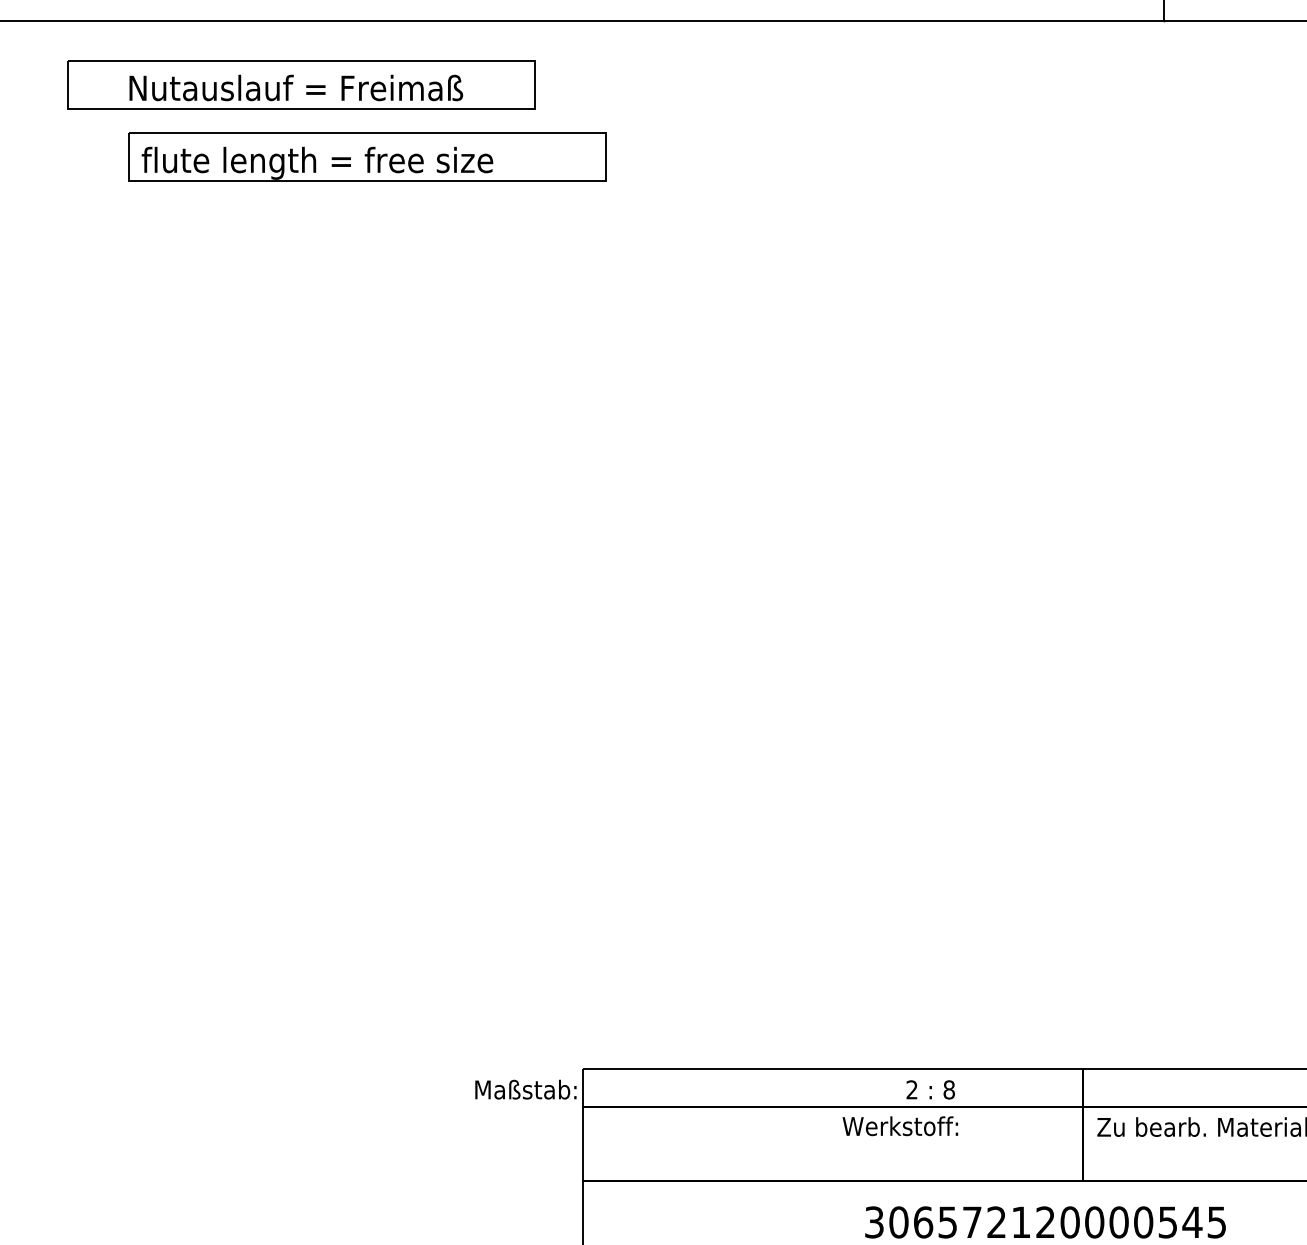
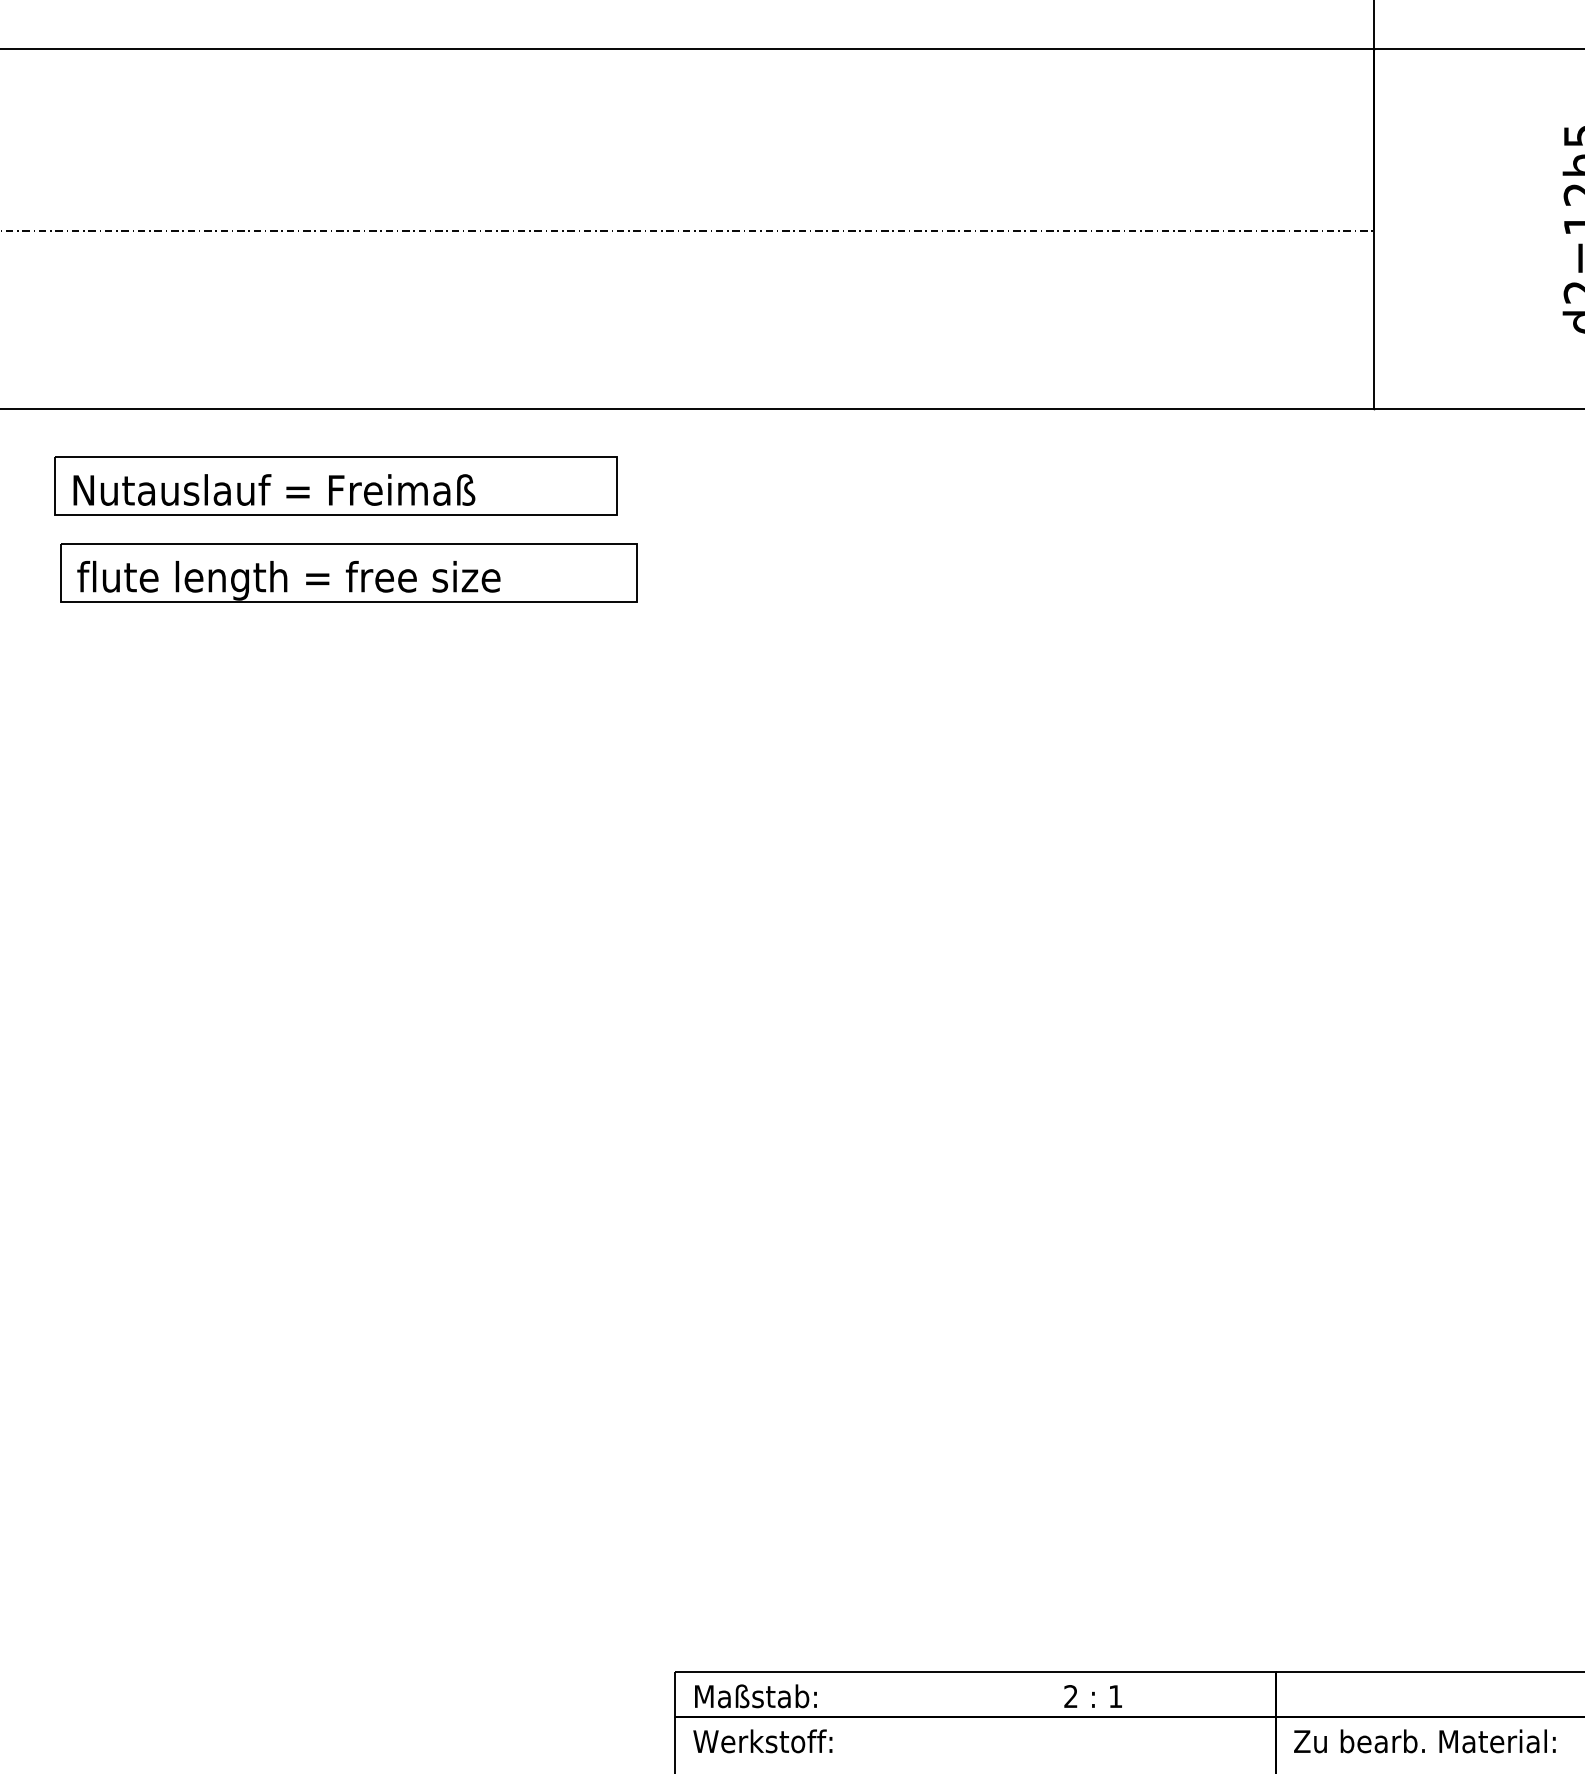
text: (296, 87) -> (274, 489), moved
part: (366, 156) -> (348, 572), moved
text: (525, 1089) -> (755, 1696), moved
text: (949, 1089) -> (1115, 1696), 8 -> 1
text: (900, 1126) -> (762, 1741), moved

